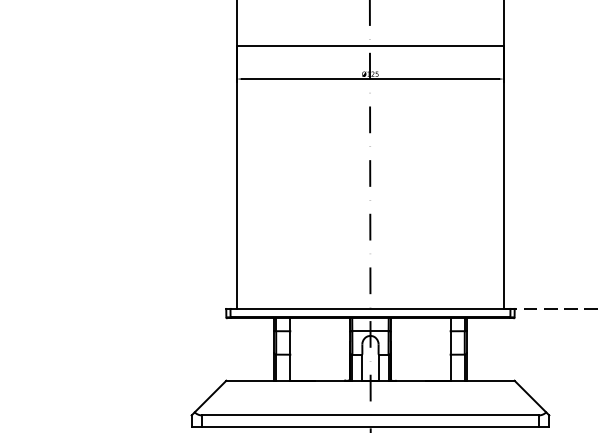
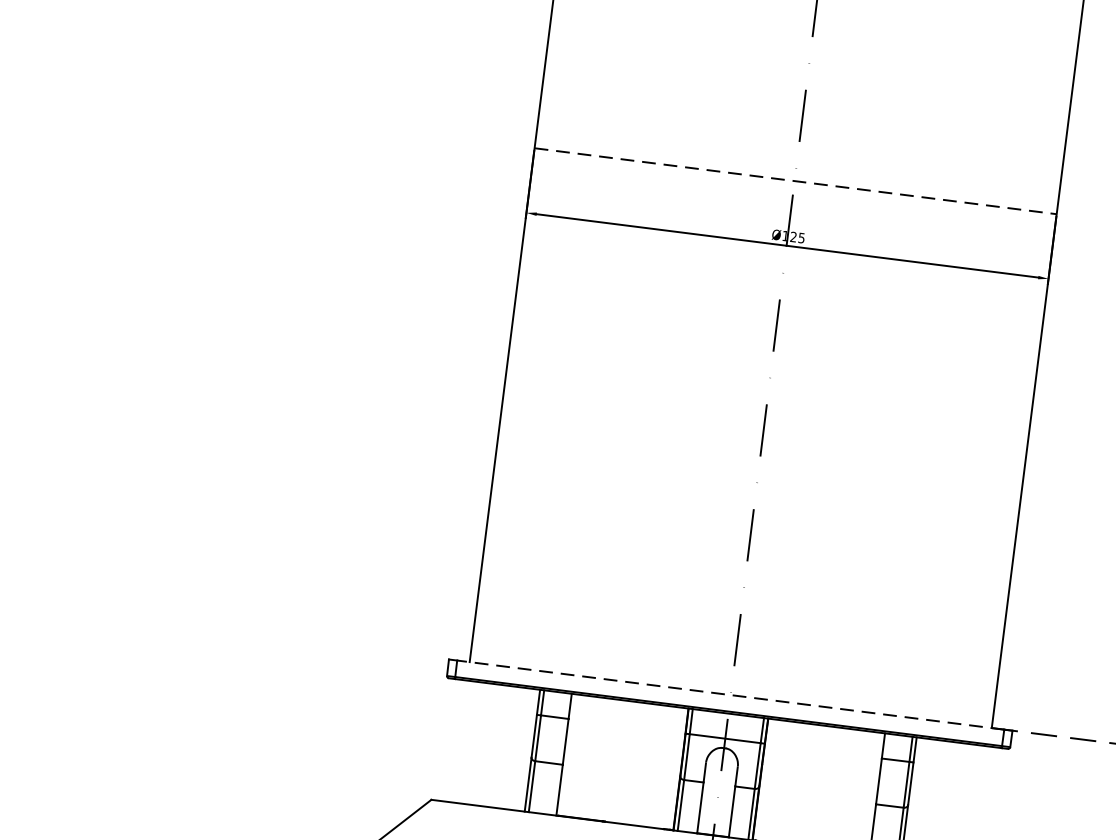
line: (370, 45) -> (795, 180), solid -> dashed
line: (370, 308) -> (730, 694), solid -> dashed

